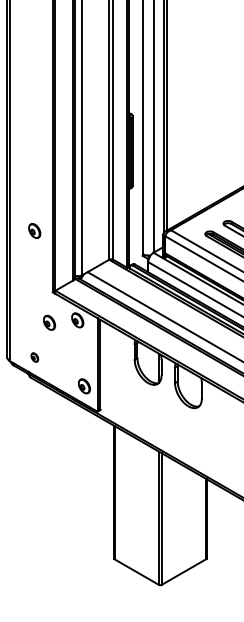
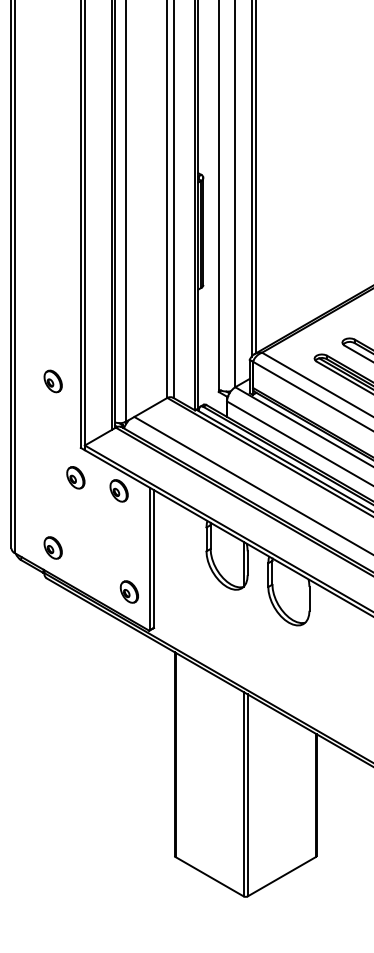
part: (34, 230) -> (52, 380), moved
part: (49, 322) -> (75, 477), moved
part: (34, 357) -> (52, 547), size x1.67

